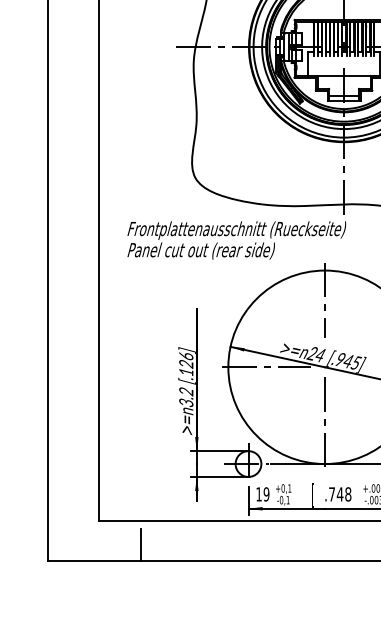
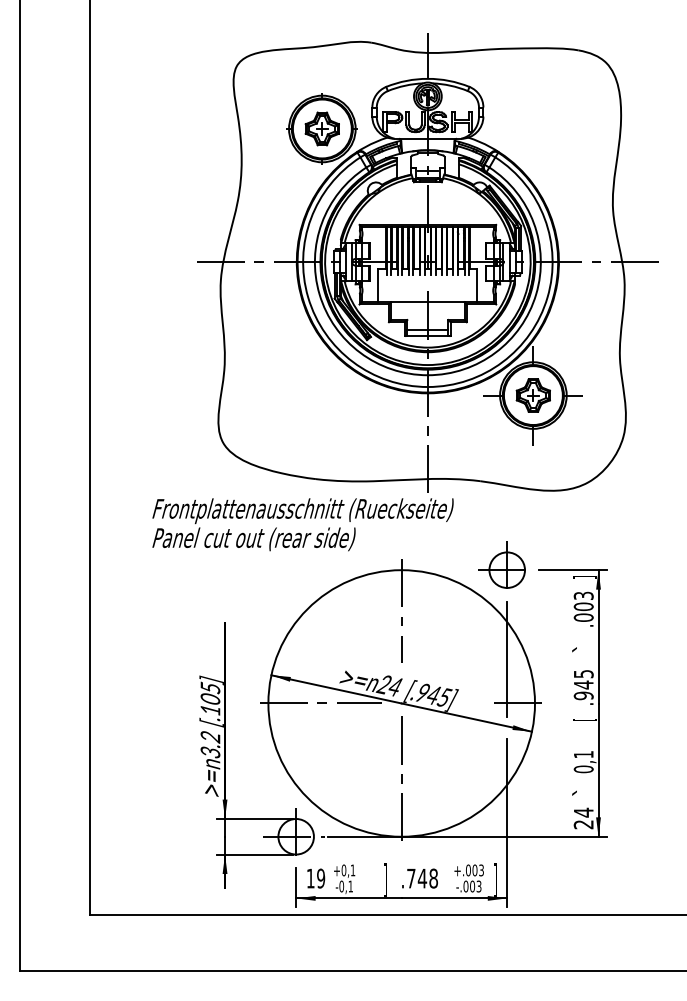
text: (236, 240) -> (302, 524), moved
text: (186, 360) -> (210, 693), [.126] -> [.105]
text: (313, 495) -> (385, 880), [ -> ]
line: (141, 545) -> (148, 948), removed

